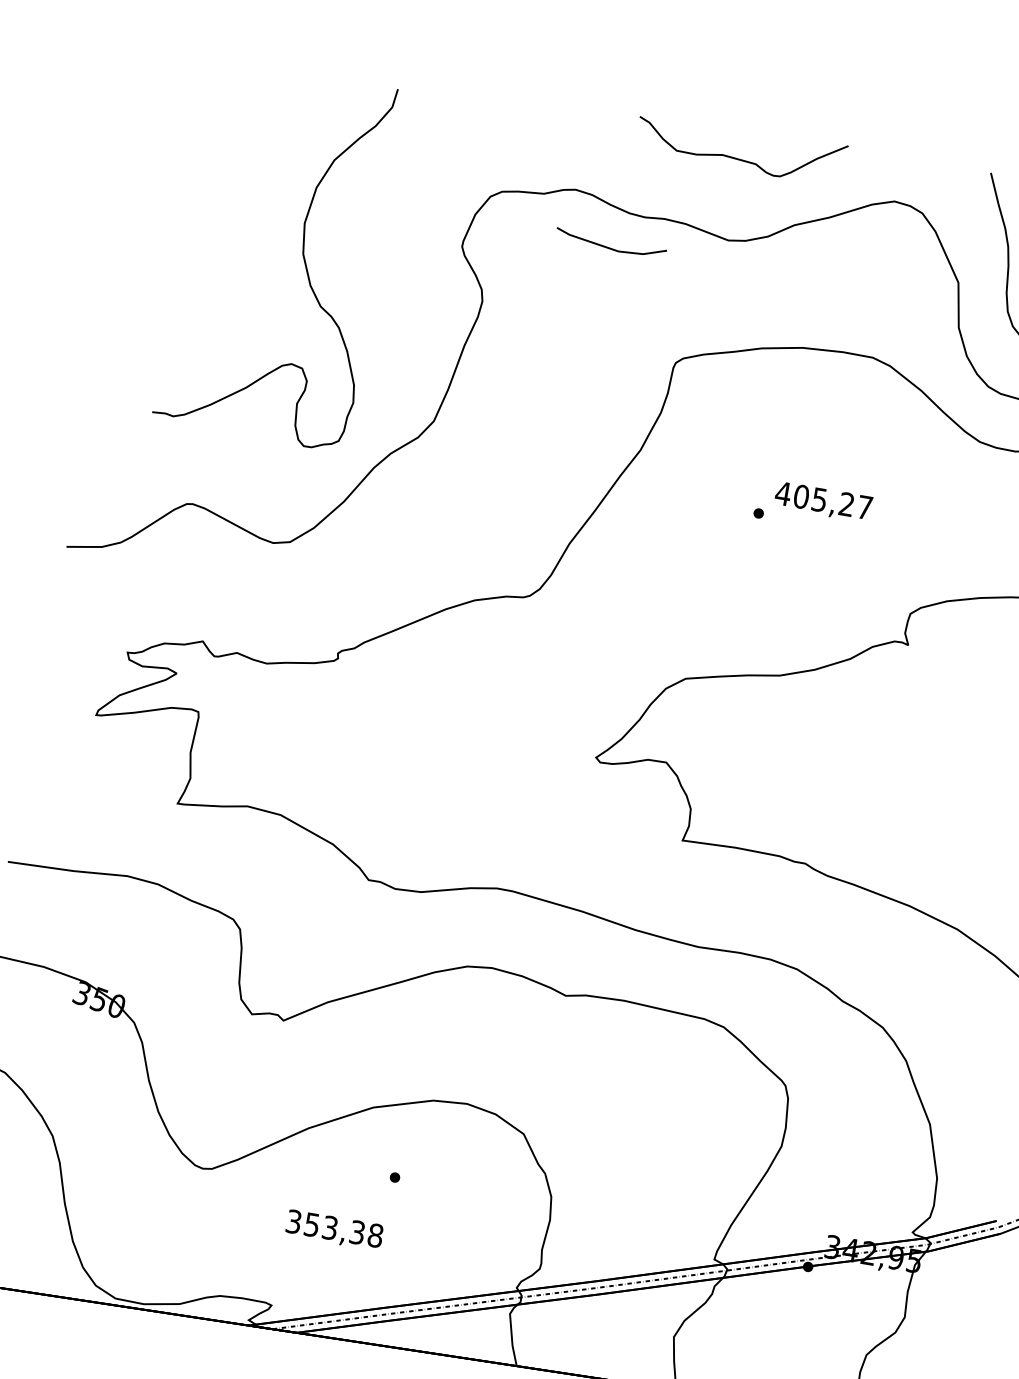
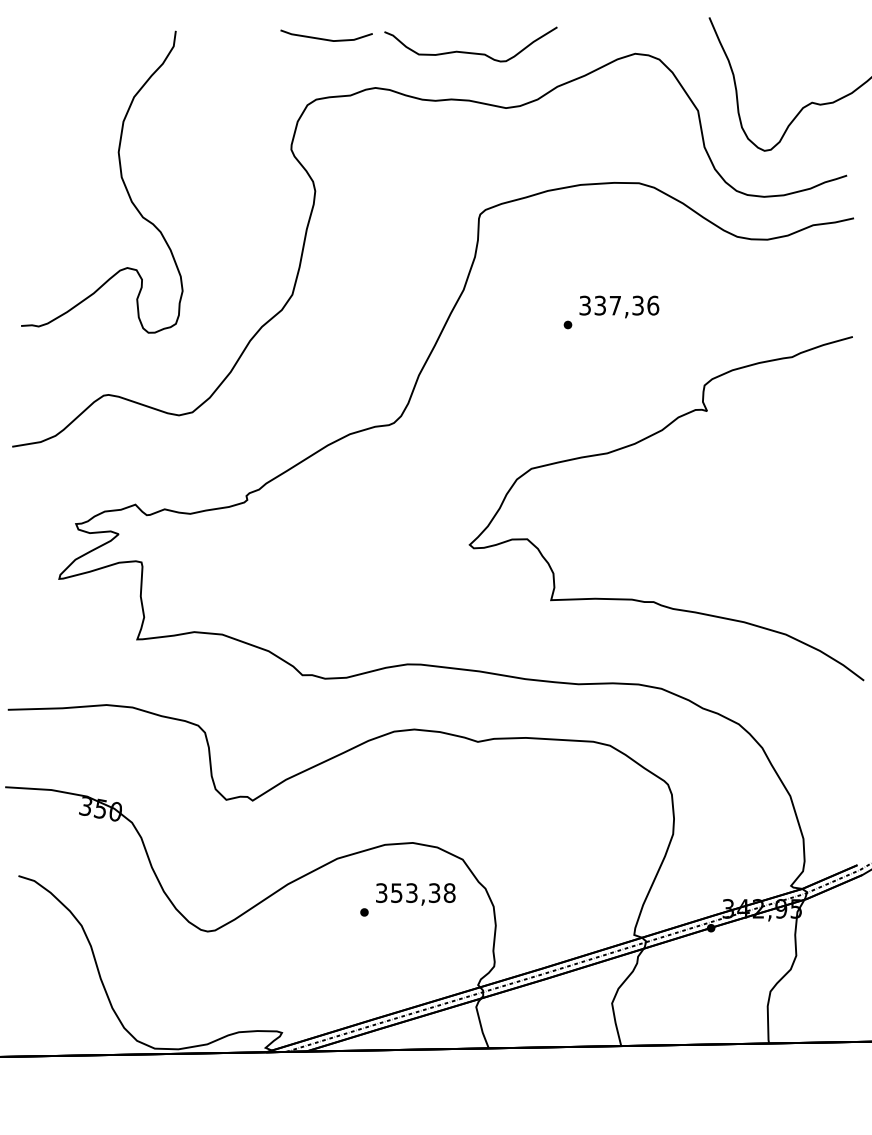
curve: (735, 156) -> (467, 51), moved
line: (609, 246) -> (325, 38), moved
curve: (301, 254) -> (120, 177), moved
text: (823, 500) -> (618, 305), 405,27 -> 337,36
text: (334, 1230) -> (415, 894), moved

